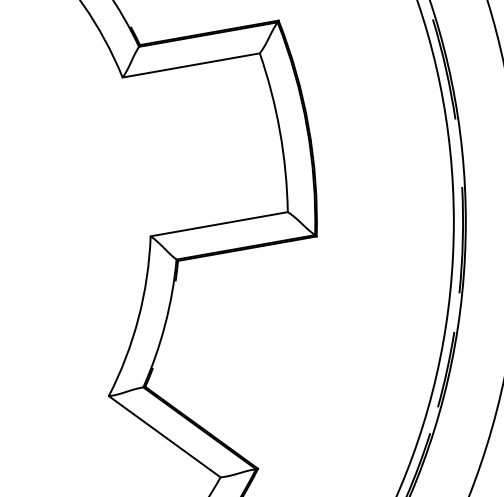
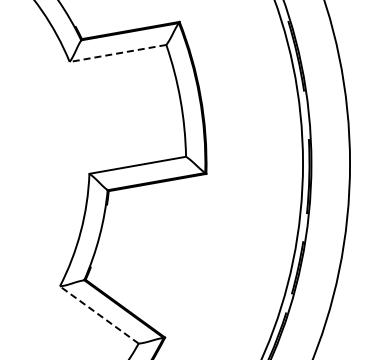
line: (190, 65) -> (117, 53), solid -> dashed
line: (164, 437) -> (99, 315), solid -> dashed

